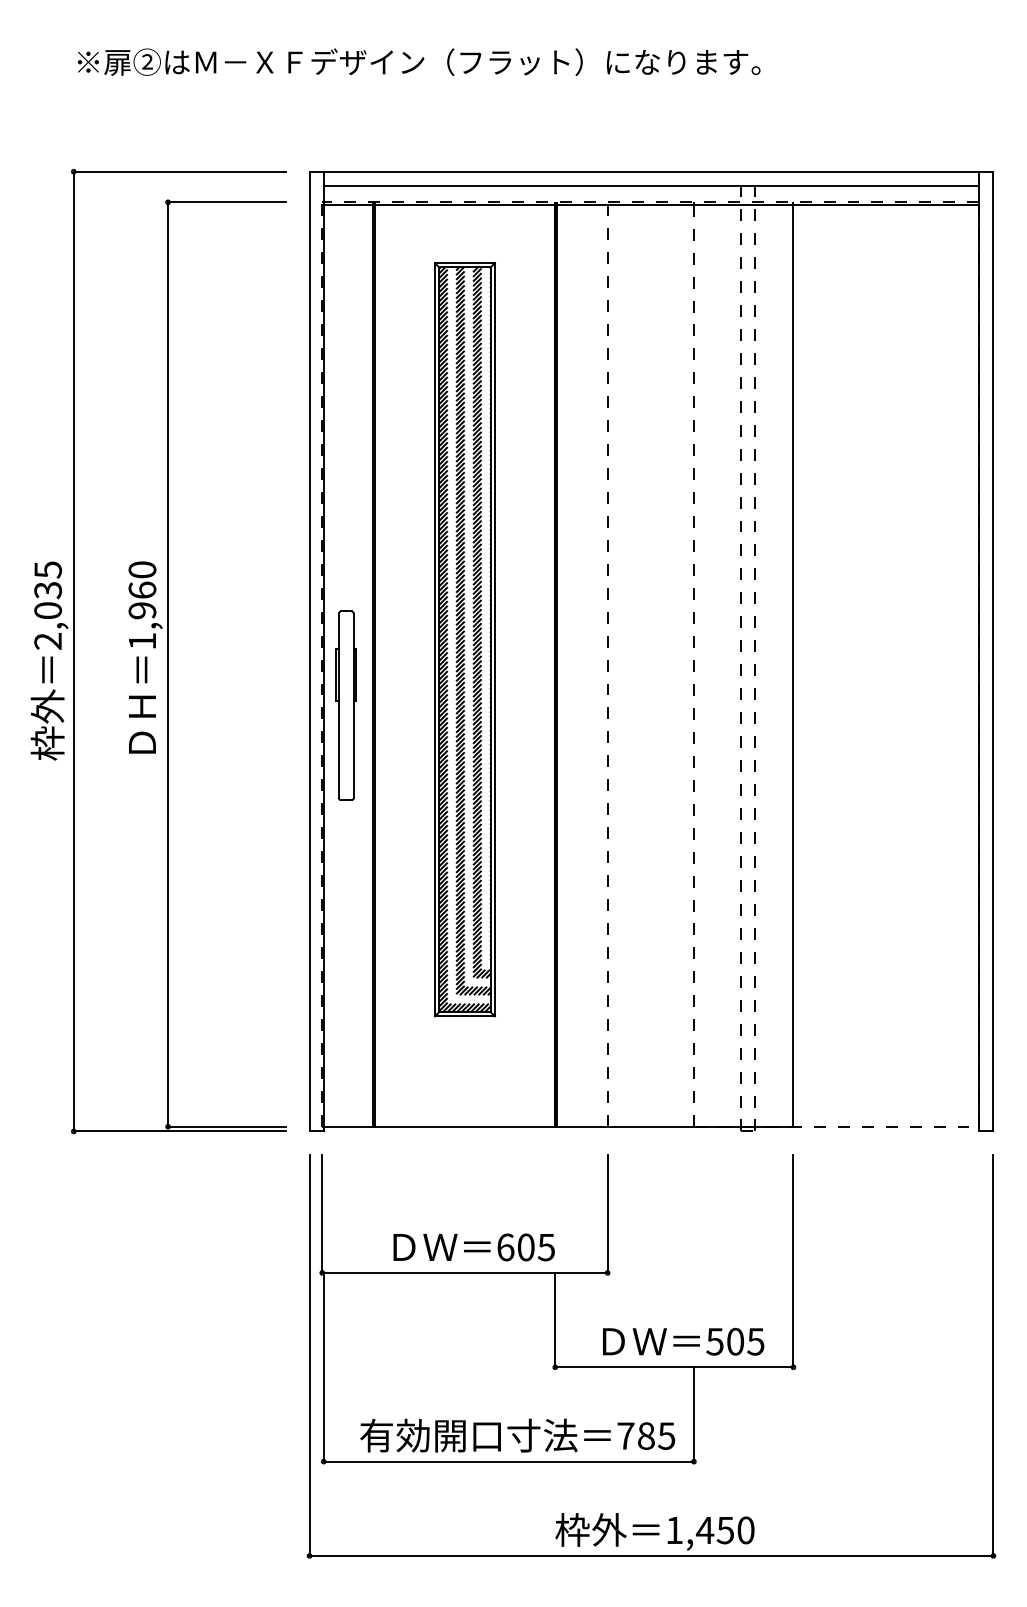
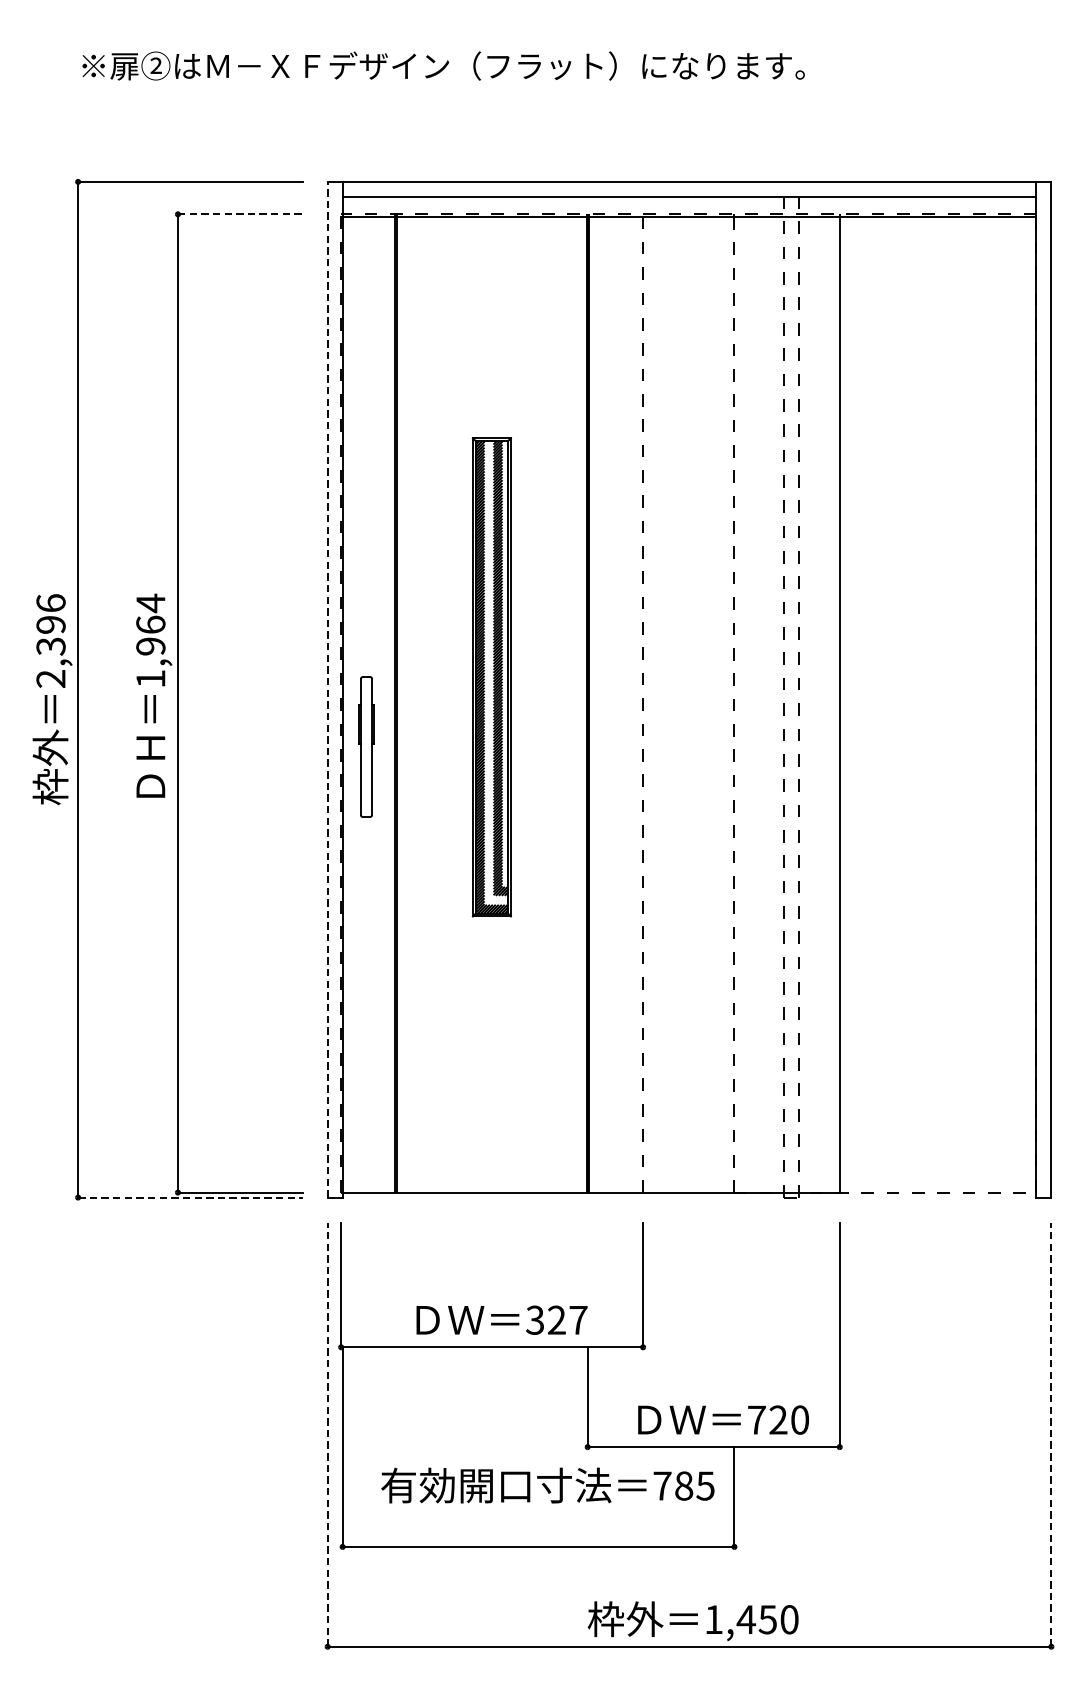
line: (227, 202) -> (240, 214), solid -> dashed
text: (142, 569) -> (150, 602), 1,960 -> 1,964
text: (48, 590) -> (51, 625), 2,035 -> 2,396
part: (464, 639) -> (491, 676), size x0.6
line: (309, 651) -> (327, 689), solid -> dashed
part: (345, 705) -> (365, 746), size x0.7
line: (180, 1131) -> (191, 1197), solid -> dashed
text: (526, 1247) -> (557, 1320), 605 -> 327
text: (735, 1341) -> (778, 1419), 505 -> 720
line: (309, 1355) -> (327, 1434), solid -> dashed
line: (993, 1355) -> (1051, 1434), solid -> dashed
text: (517, 1435) -> (547, 1485), moved

